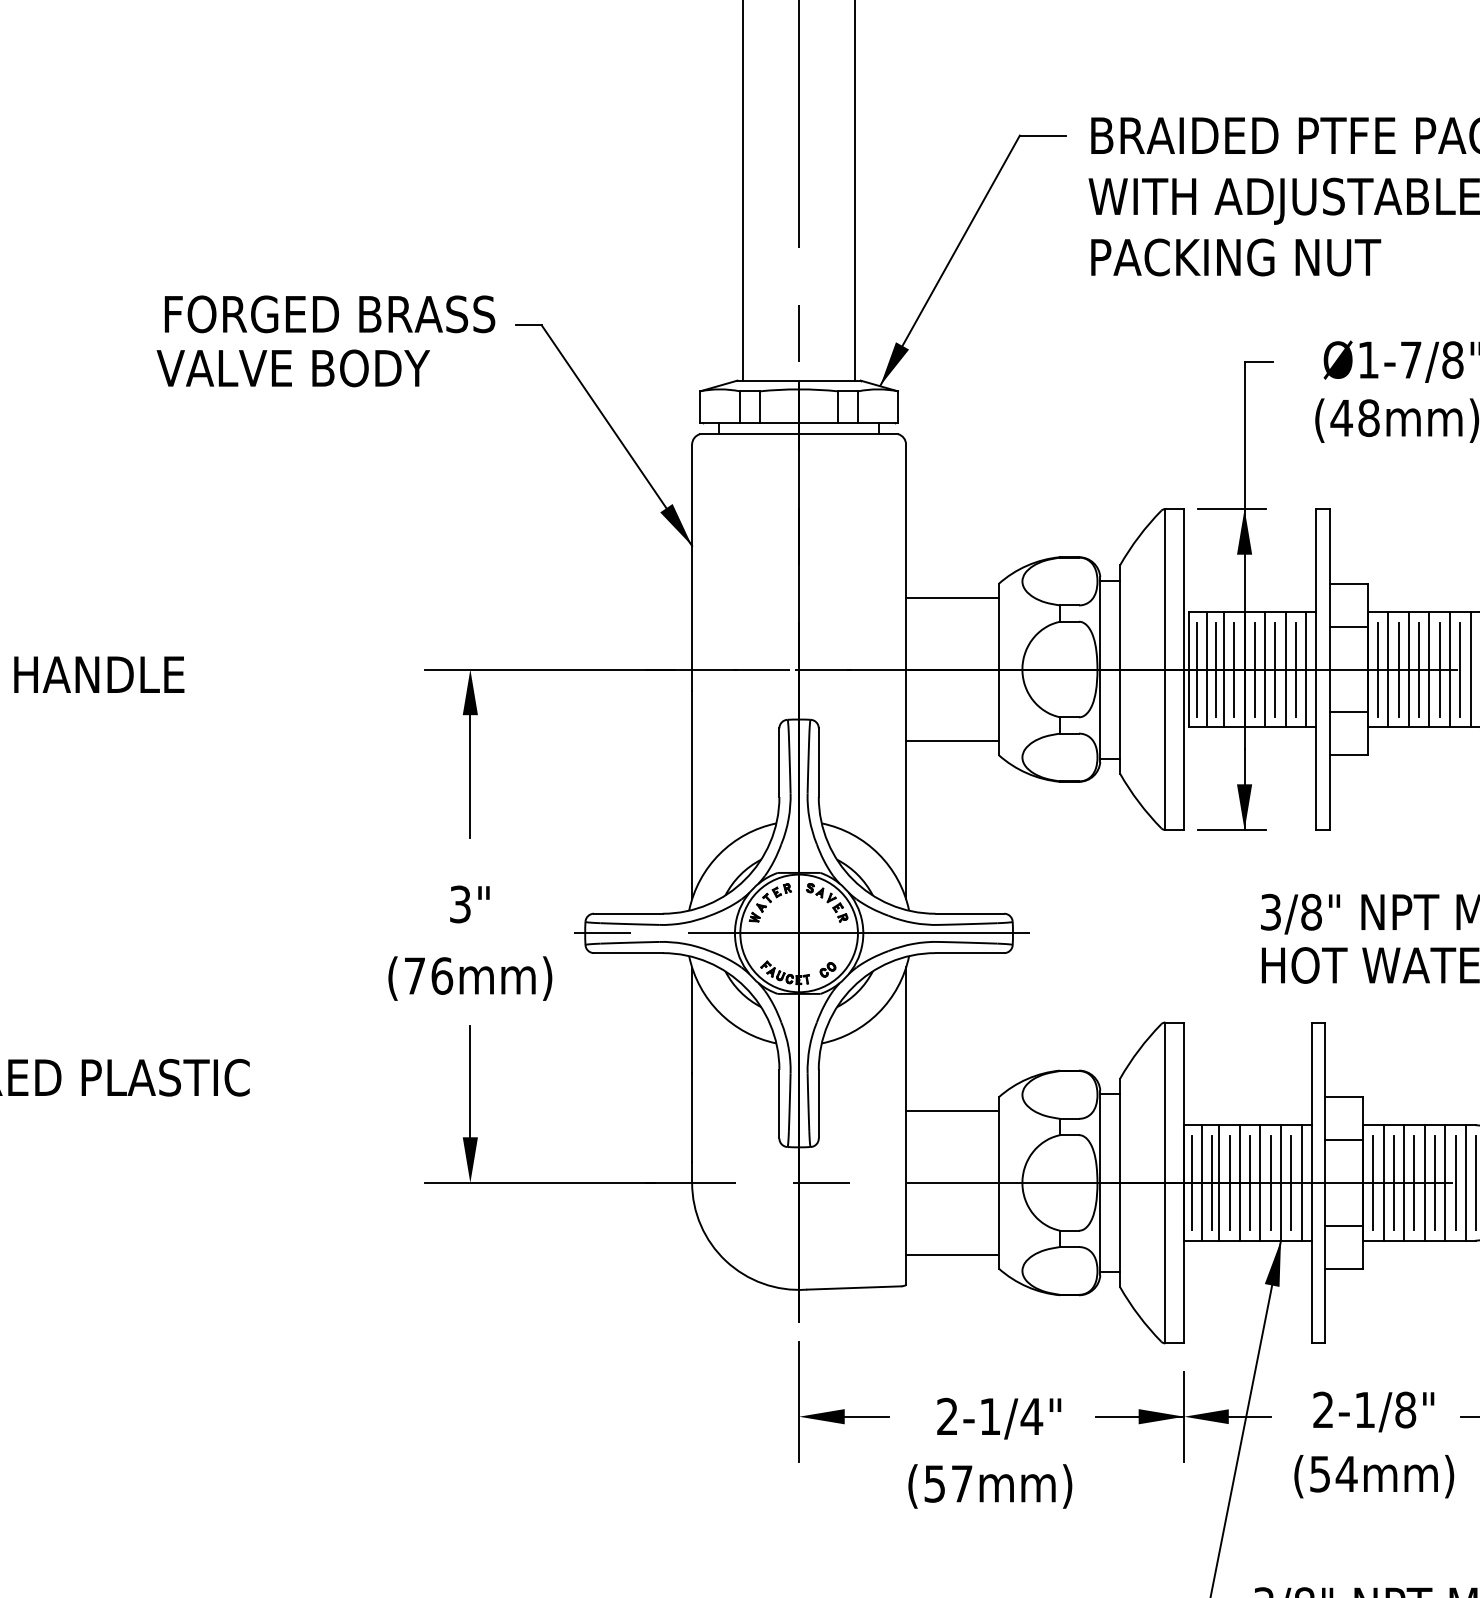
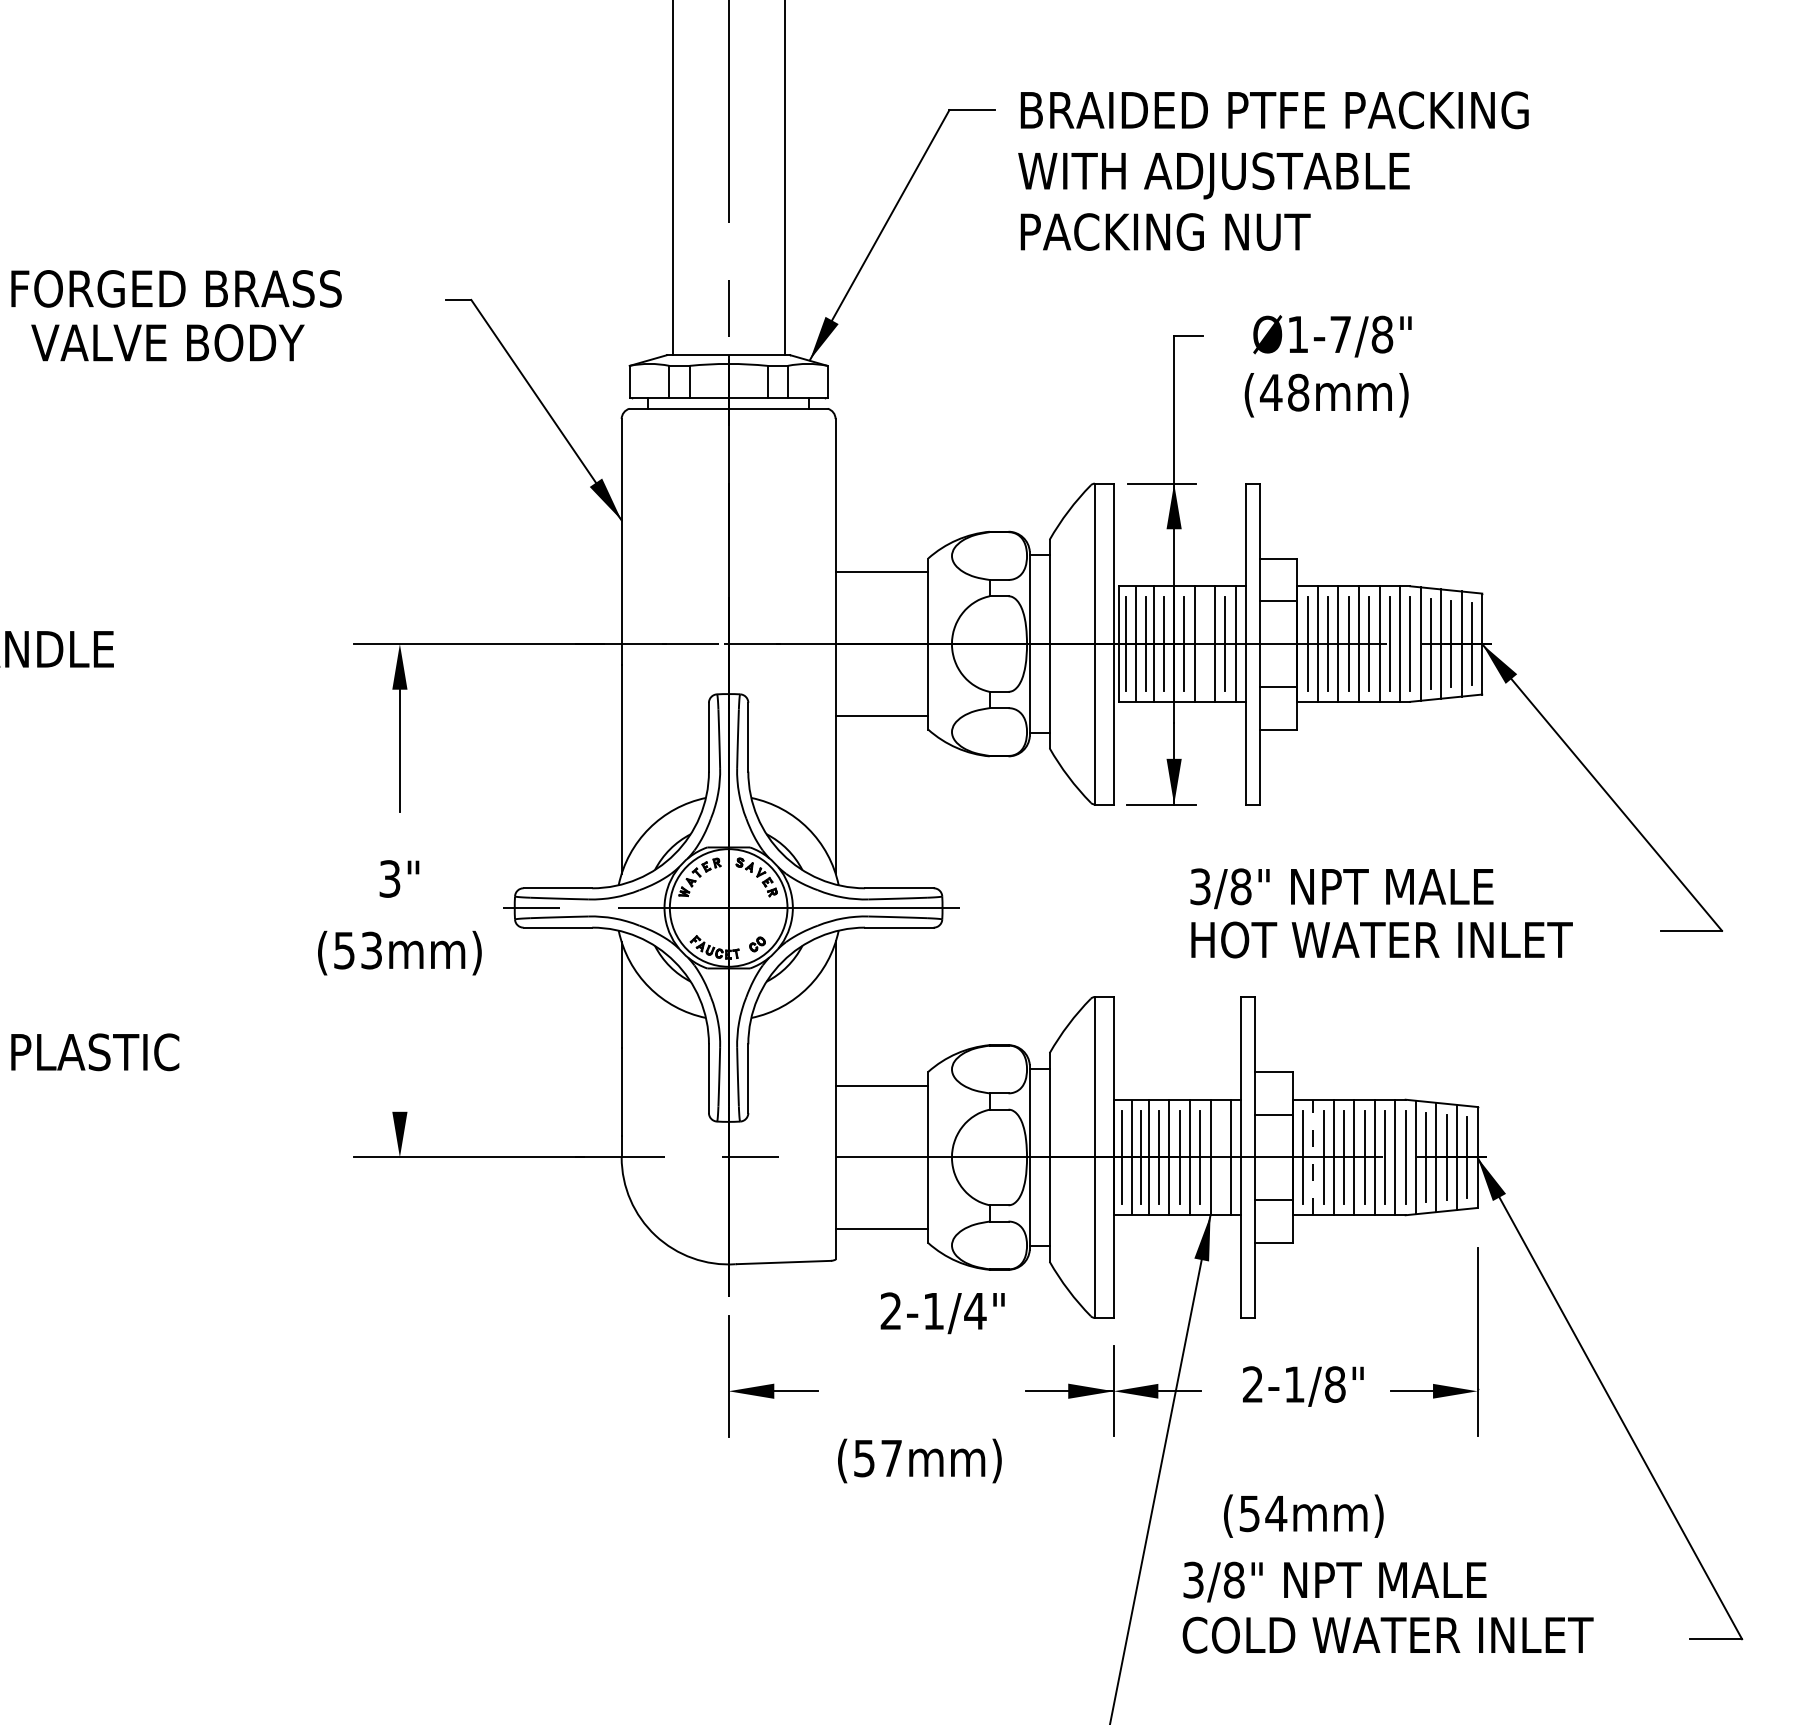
text: (329, 313) -> (176, 288), moved
text: (292, 367) -> (167, 342), moved
line: (1274, 669) -> (1204, 644), removed
text: (428, 975) -> (358, 950), (76mm) -> (53mm)
line: (469, 1080) -> (399, 1055), removed
line: (1290, 1182) -> (1220, 1157), removed
line: (1383, 1182) -> (1313, 1157), solid -> dashed
text: (998, 1418) -> (942, 1313), moved
text: (1373, 1475) -> (1303, 1515), moved

